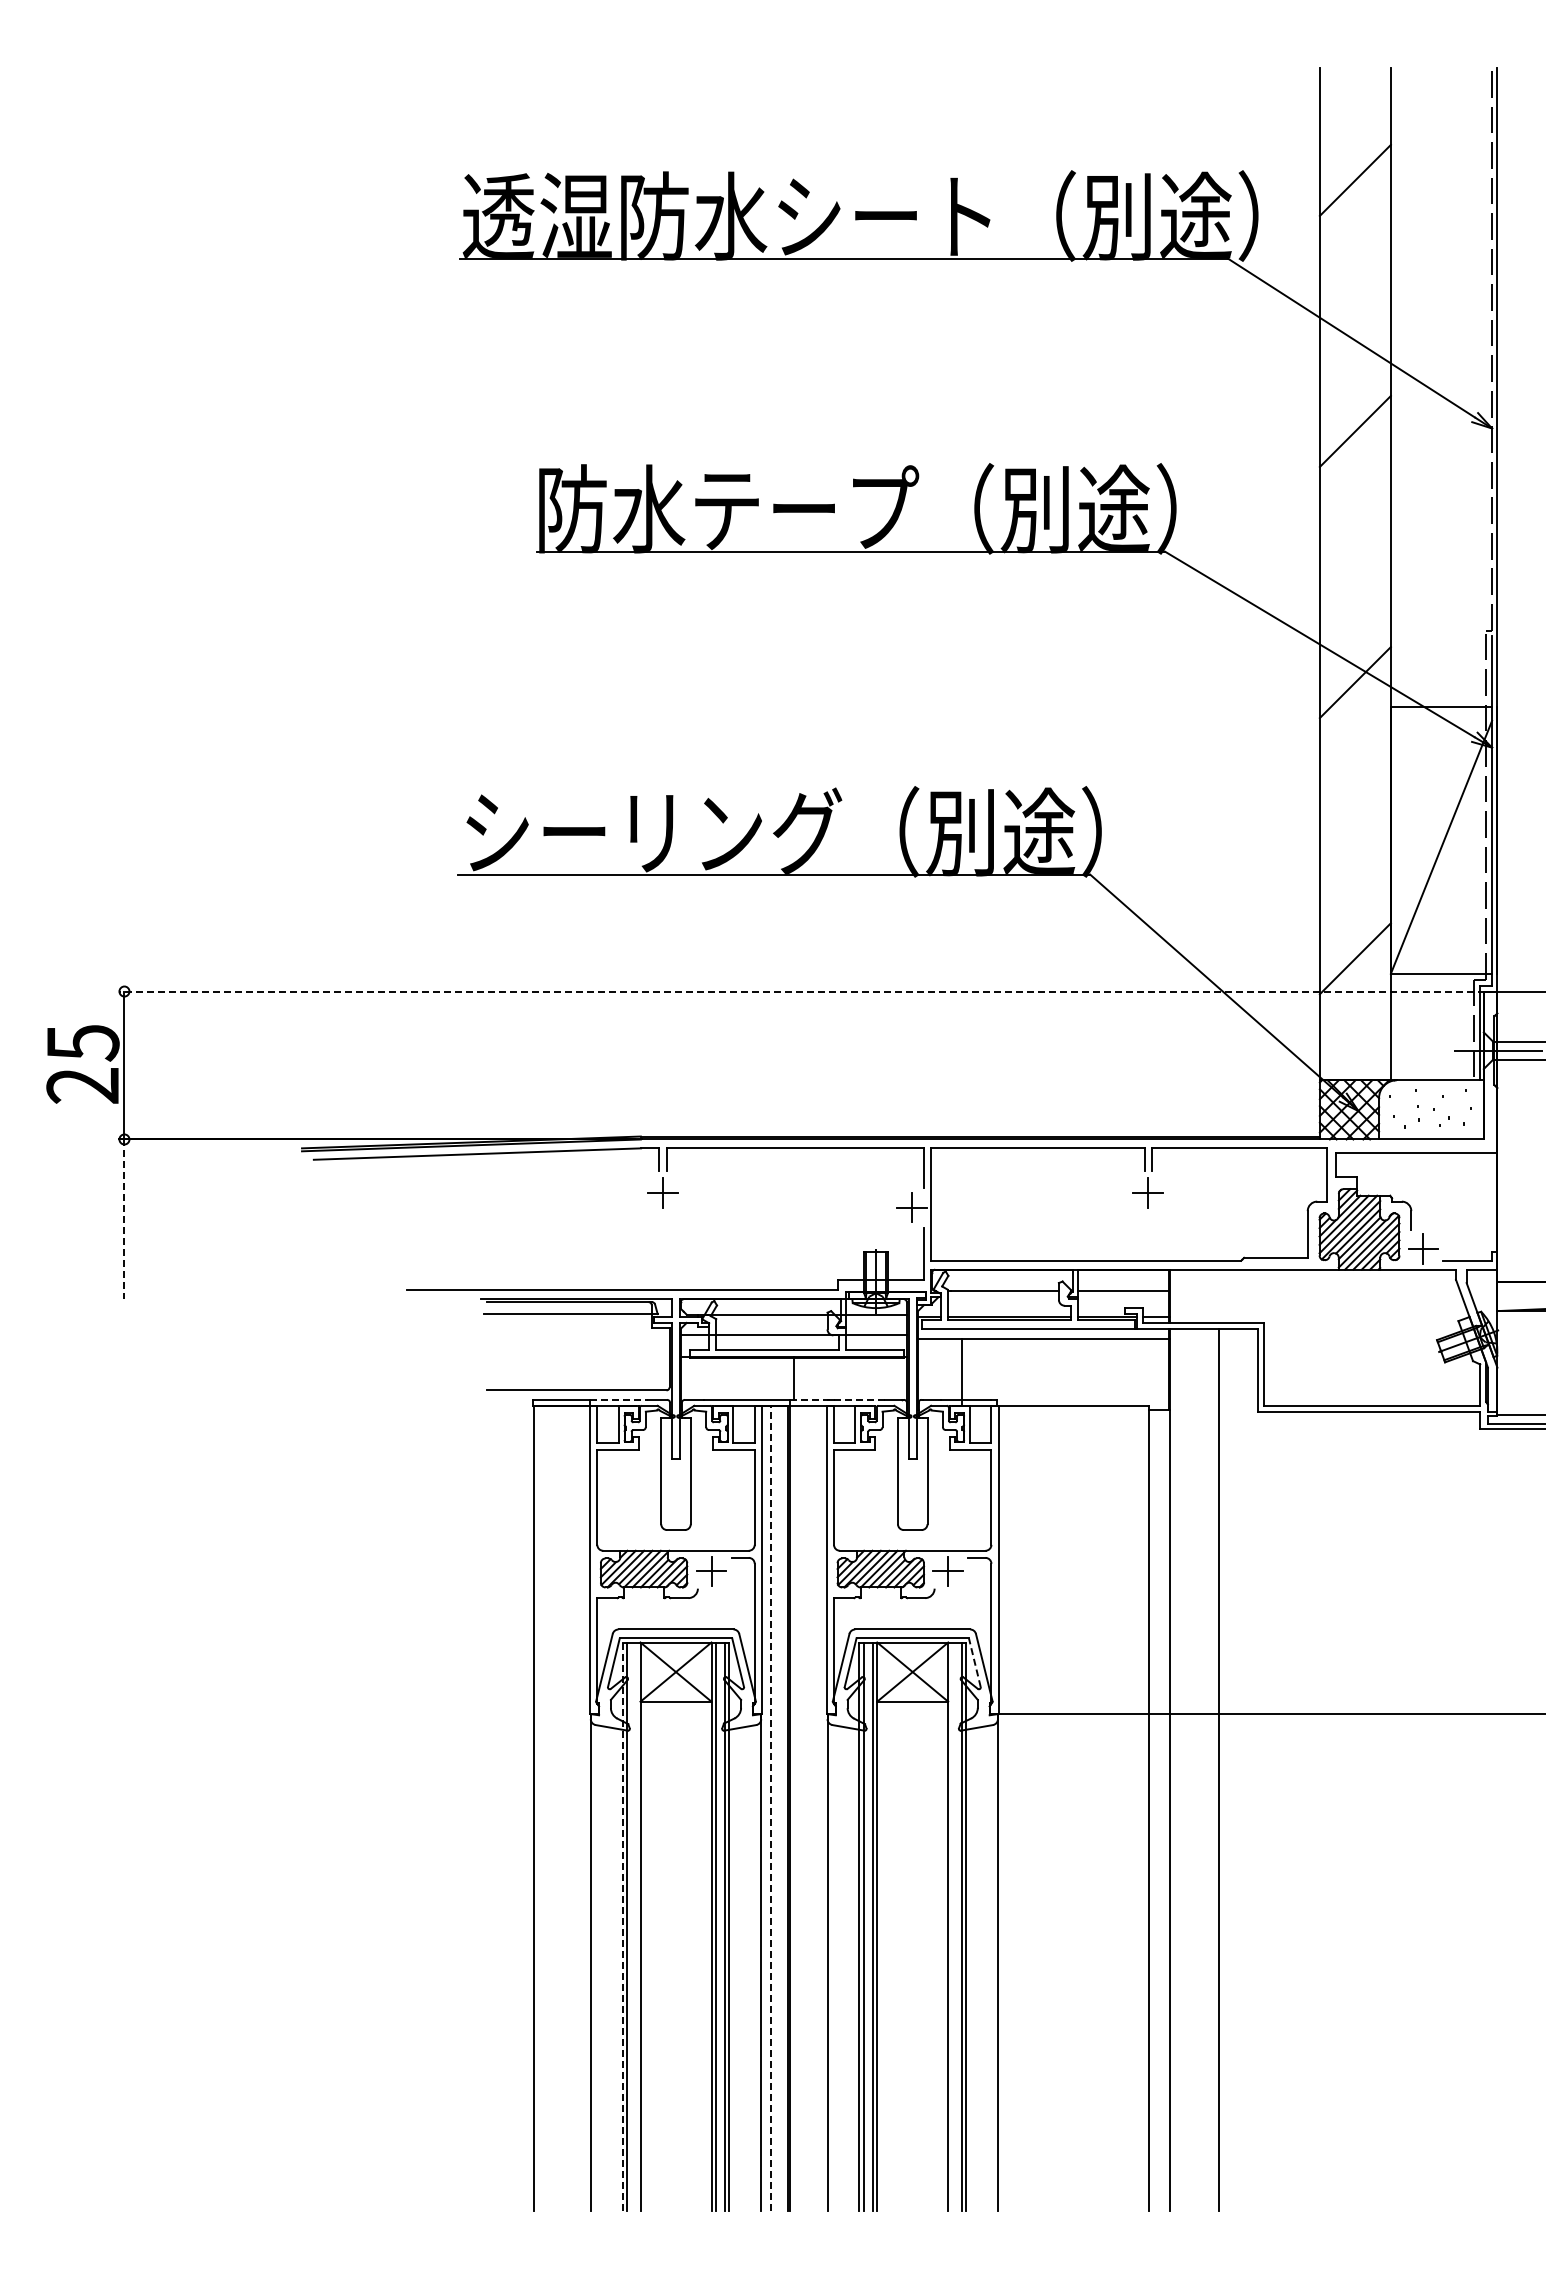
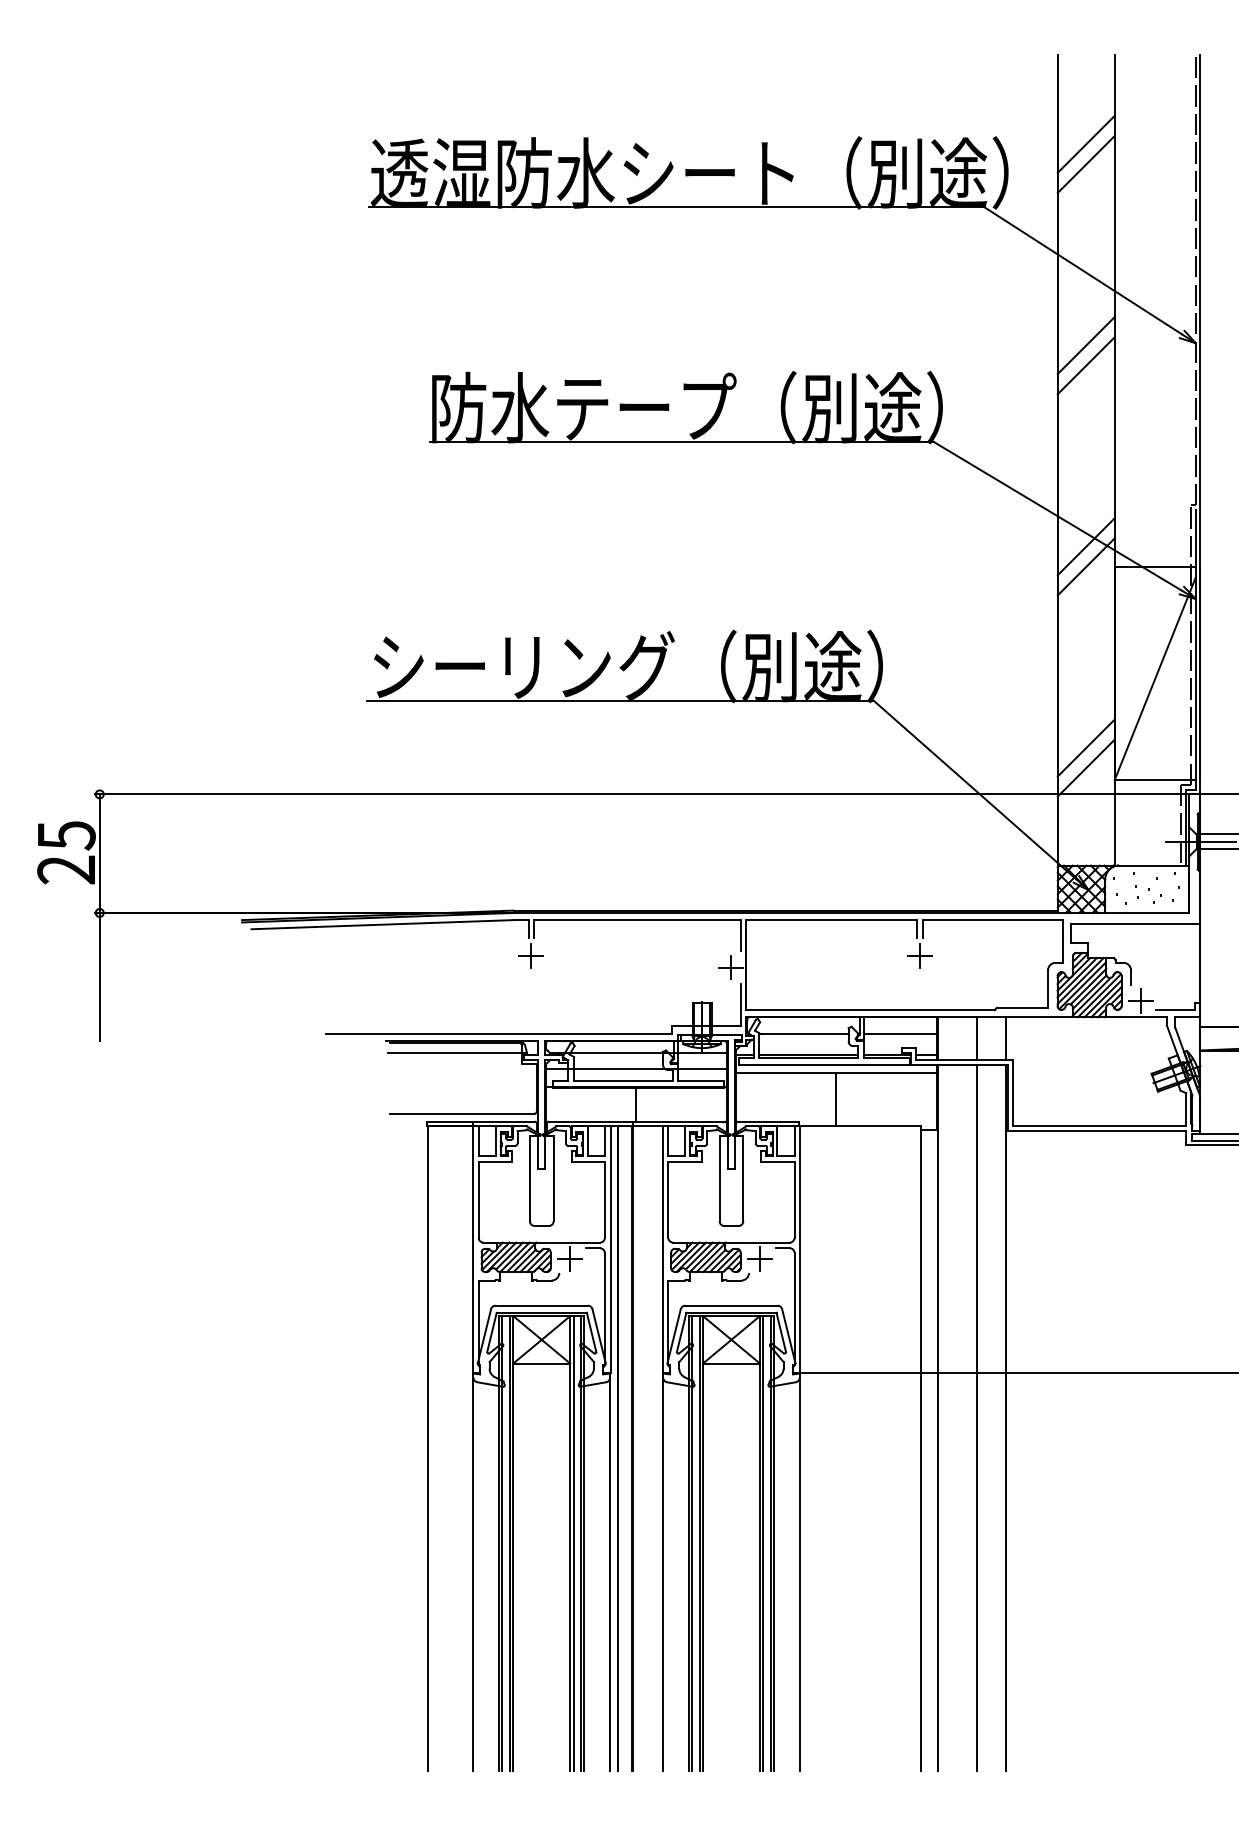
line: (1354, 205) -> (1085, 164), added
line: (1354, 456) -> (1085, 365), added
line: (1354, 707) -> (1085, 566), added
line: (1354, 933) -> (1085, 747), added
line: (801, 991) -> (642, 794), dashed -> solid
line: (124, 1219) -> (99, 977), dashed -> solid
line: (1219, 1295) -> (977, 1038), added
line: (1254, 1295) -> (1005, 1038), added
line: (961, 1371) -> (836, 1098), moved
line: (619, 1399) -> (496, 1121), dashed -> solid
line: (837, 1399) -> (671, 1121), dashed -> solid
line: (974, 1662) -> (780, 1332), dashed -> solid
line: (1254, 1769) -> (1005, 1417), added
line: (770, 1807) -> (617, 1448), dashed -> solid
line: (622, 1926) -> (498, 1543), dashed -> solid
line: (636, 1926) -> (510, 1543), added
line: (952, 1926) -> (763, 1543), added

